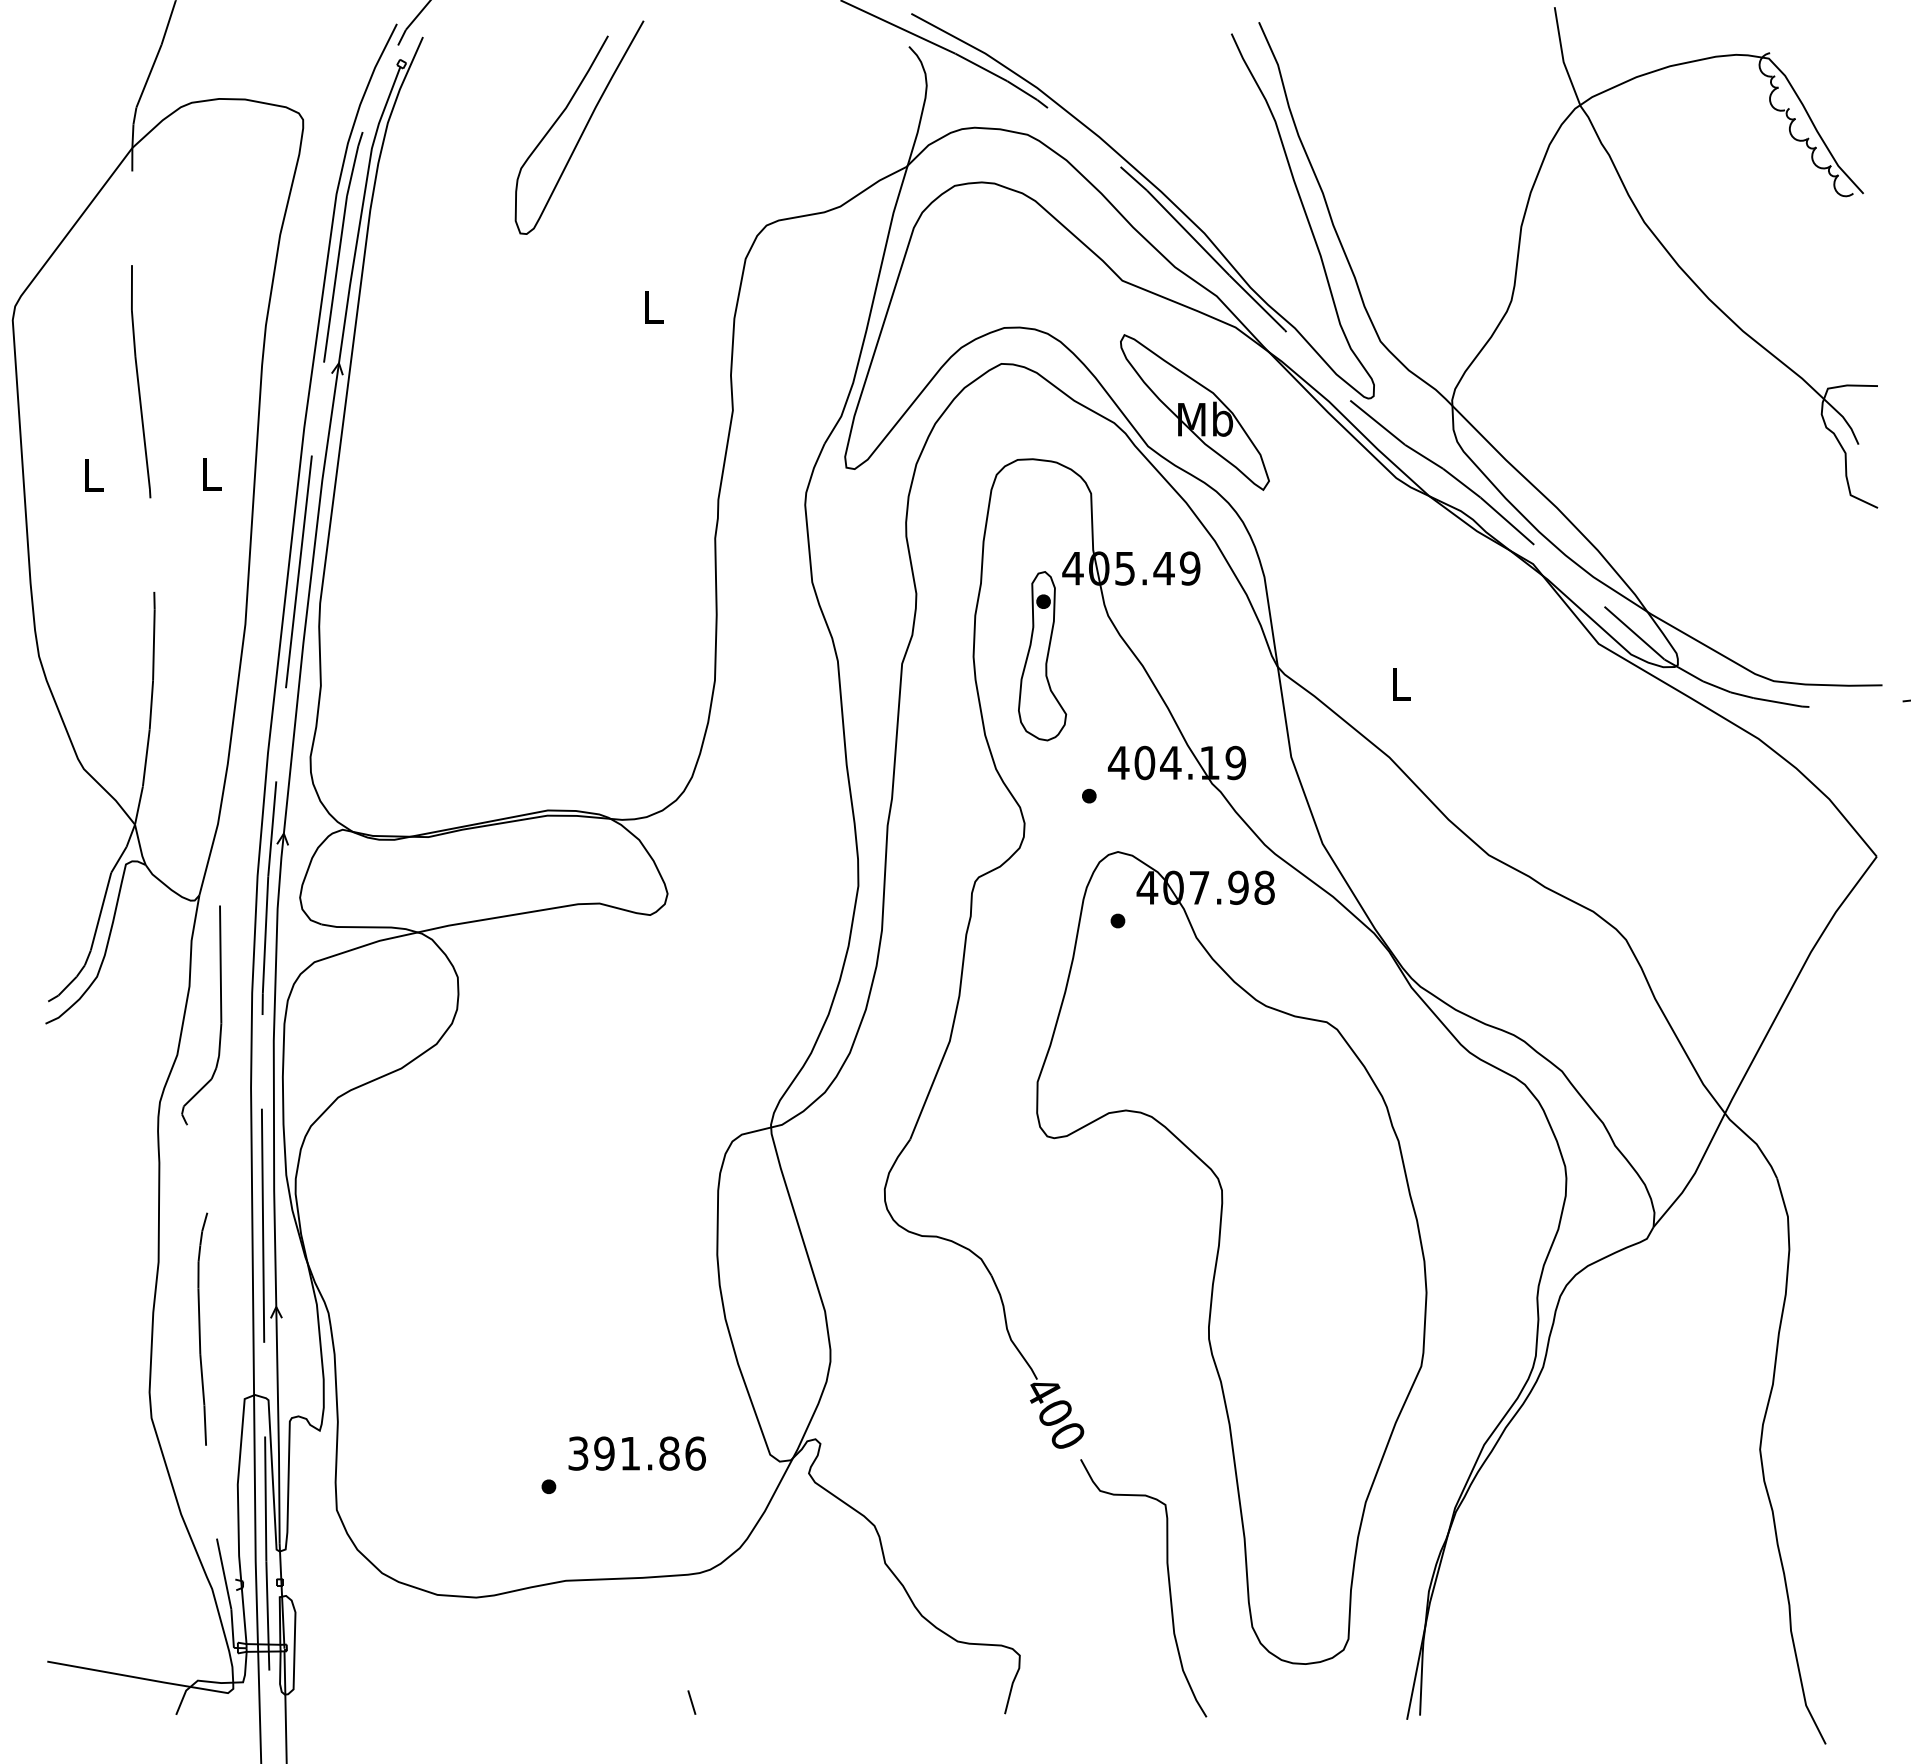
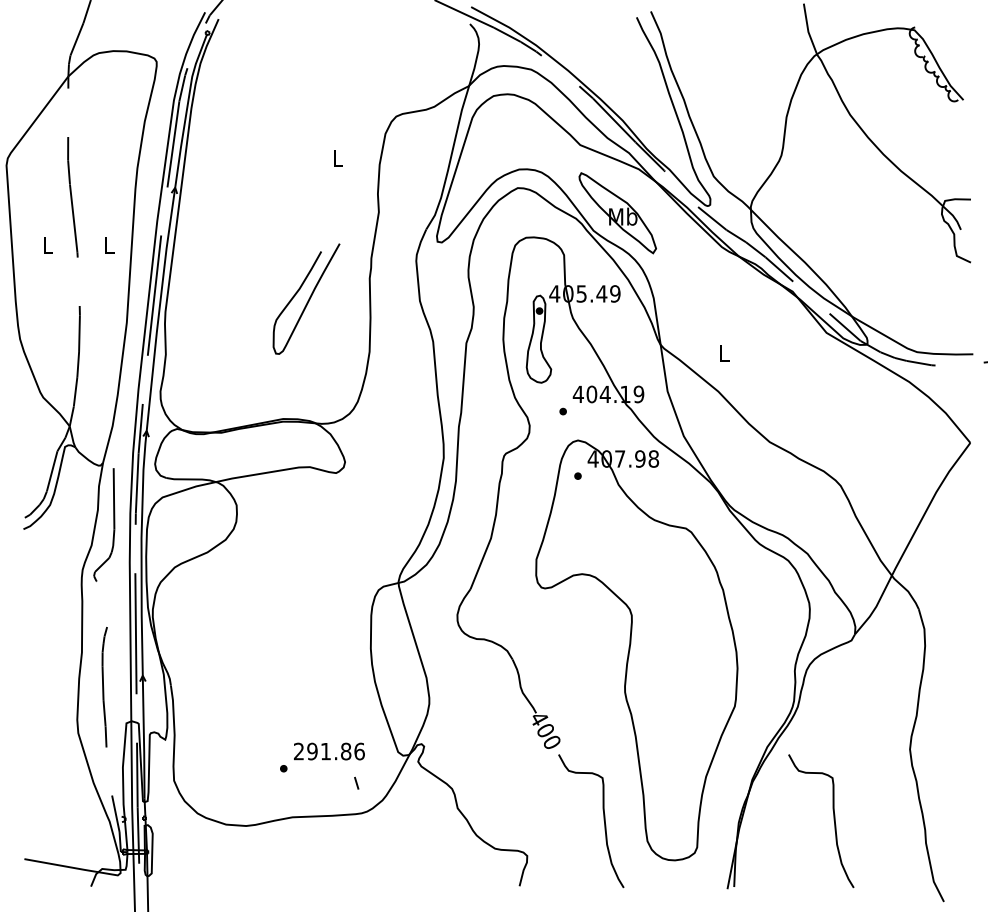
curve: (583, 126) -> (308, 298), moved
text: (577, 1453) -> (298, 751), 391.86 -> 291.86
curve: (1612, 1586) -> (833, 820), added
line: (691, 1701) -> (356, 782), moved

